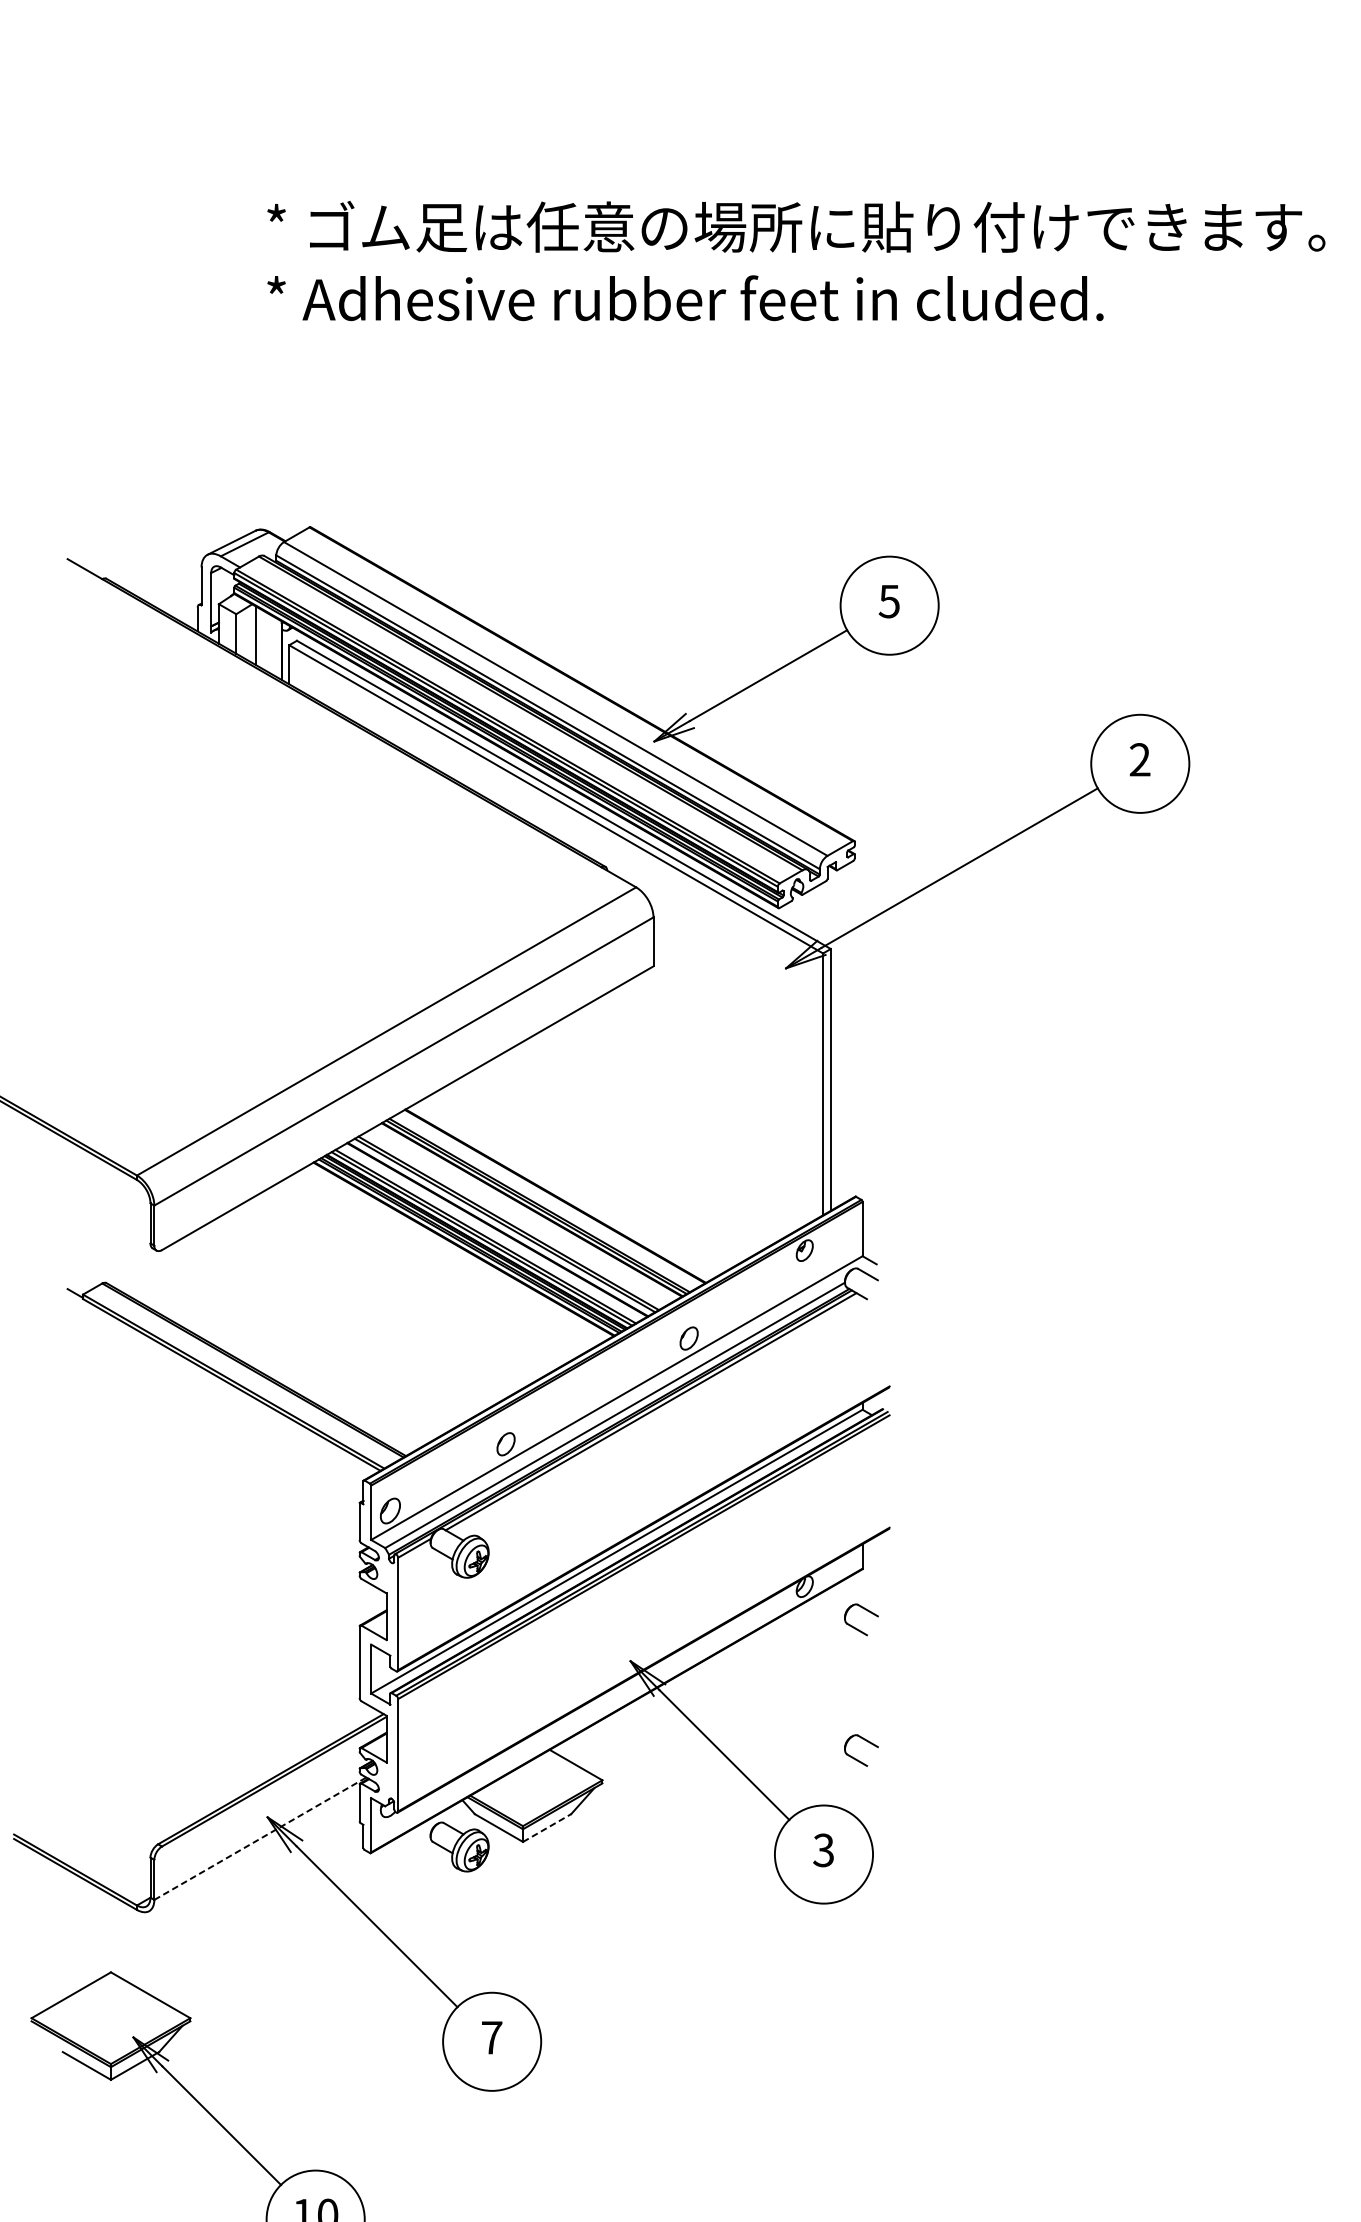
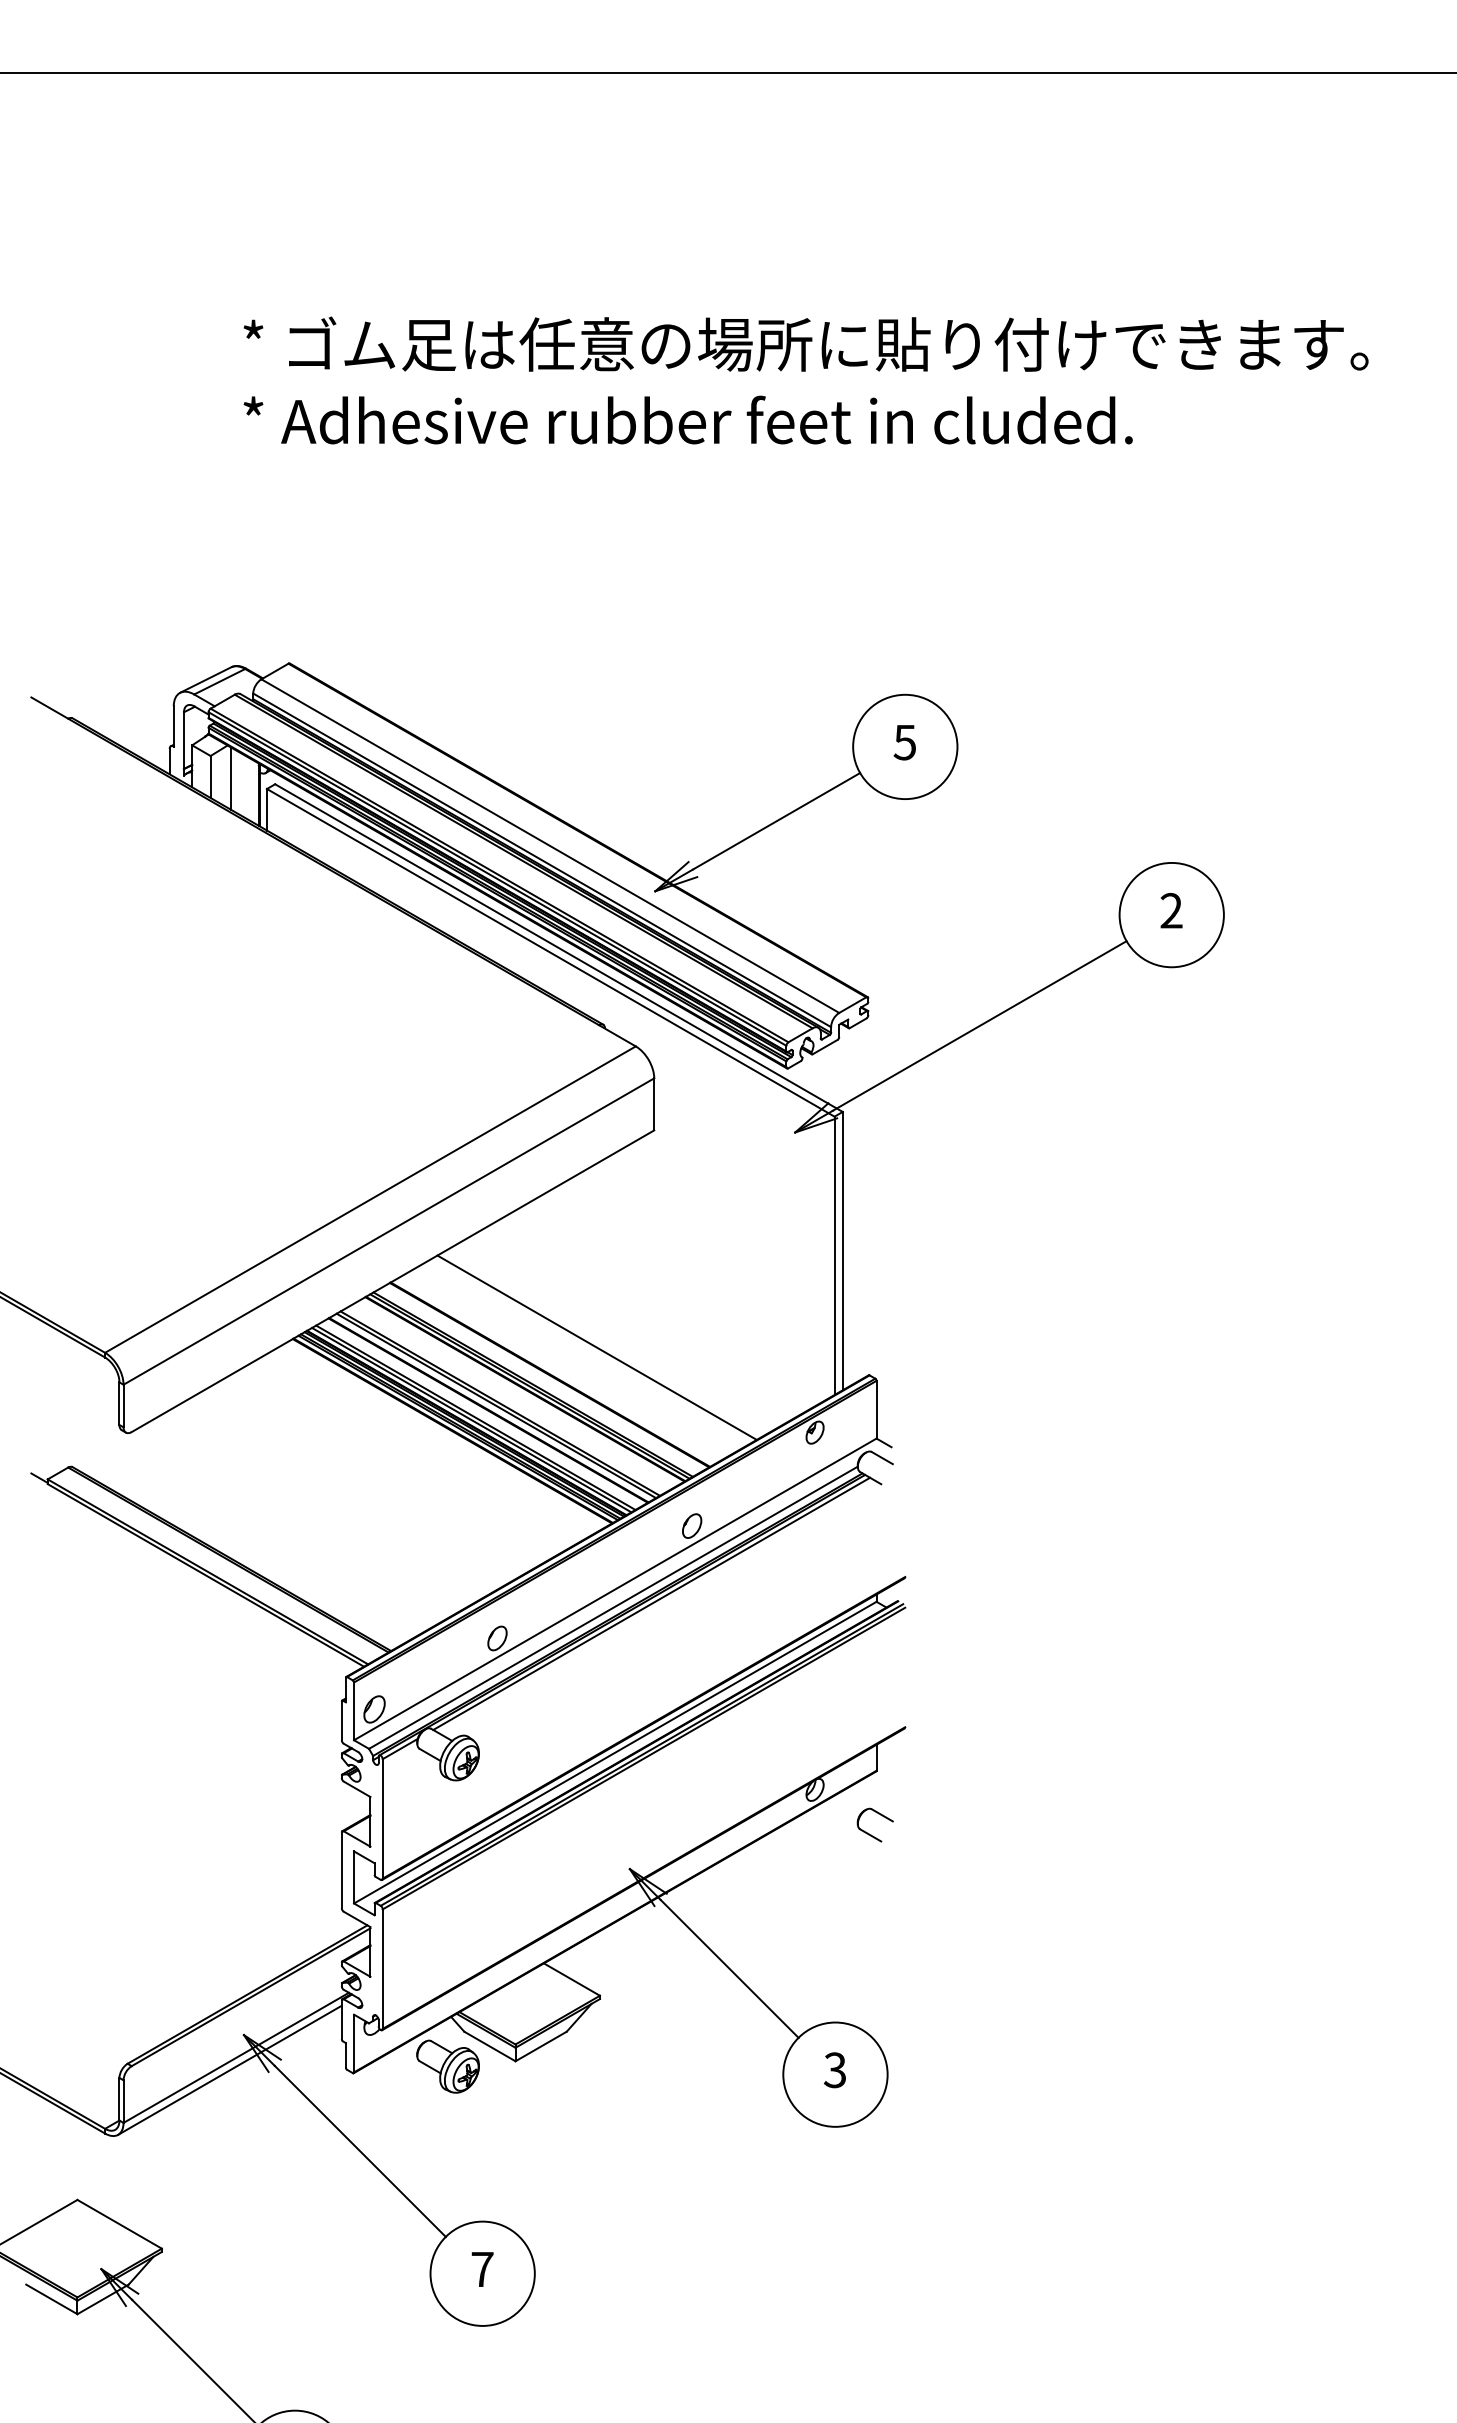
line: (599, 1170) -> (596, 1347), added
part: (855, 1758) -> (869, 1972), removed
line: (547, 1828) -> (541, 2046), dashed -> solid
line: (260, 1838) -> (236, 2057), dashed -> solid
line: (253, 1849) -> (229, 2069), added

